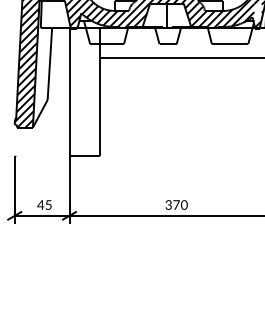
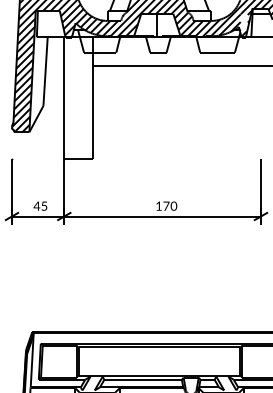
text: (168, 204) -> (158, 205), 370 -> 170

